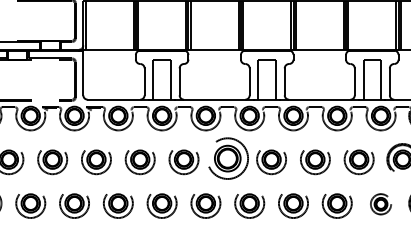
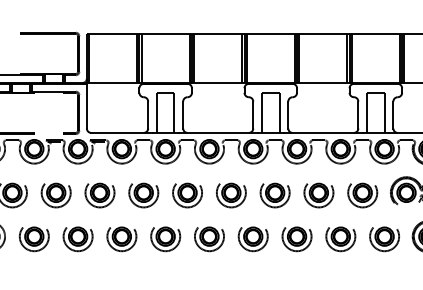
part: (227, 162) -> (231, 195), size x0.71
part: (380, 206) -> (384, 239), size x1.43

